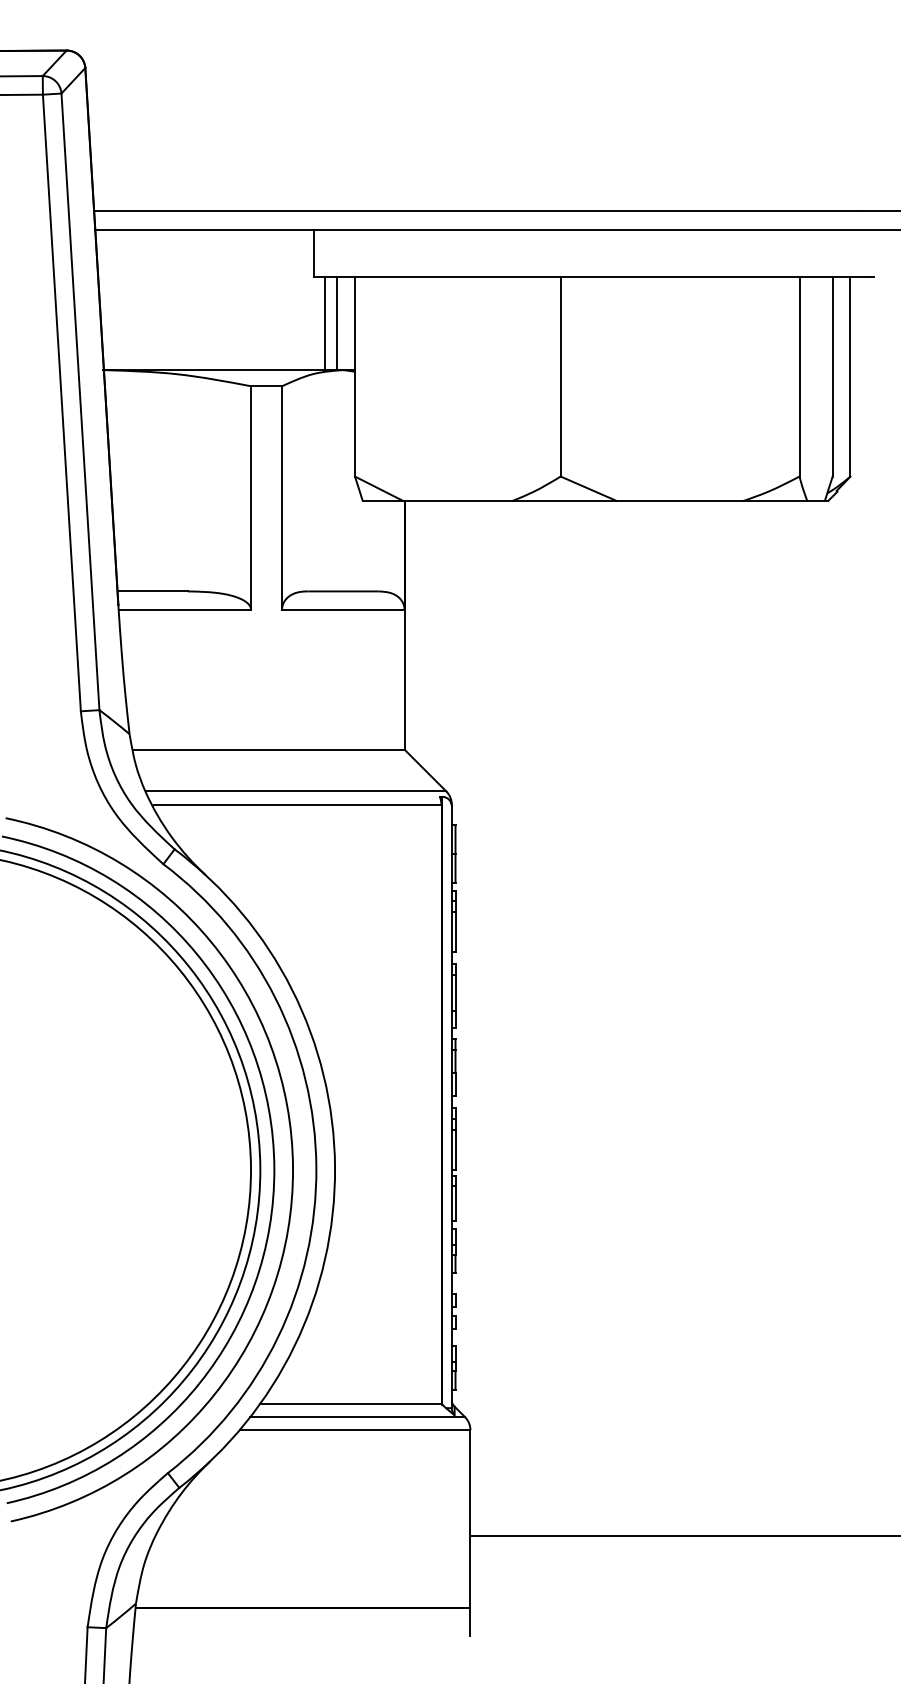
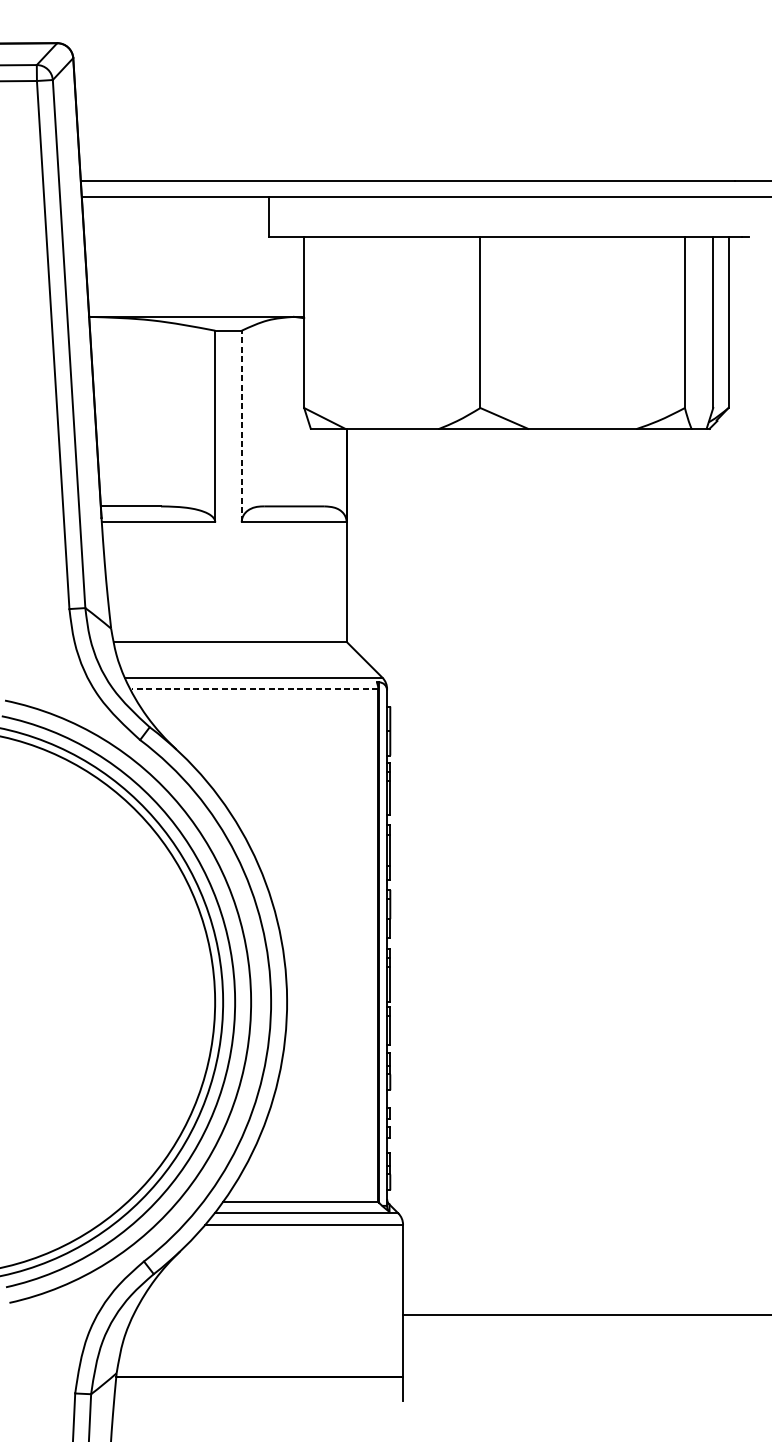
line: (324, 323) -> (278, 276), removed
line: (337, 323) -> (289, 276), removed
line: (282, 498) -> (242, 426), solid -> dashed
line: (297, 804) -> (254, 688), solid -> dashed

